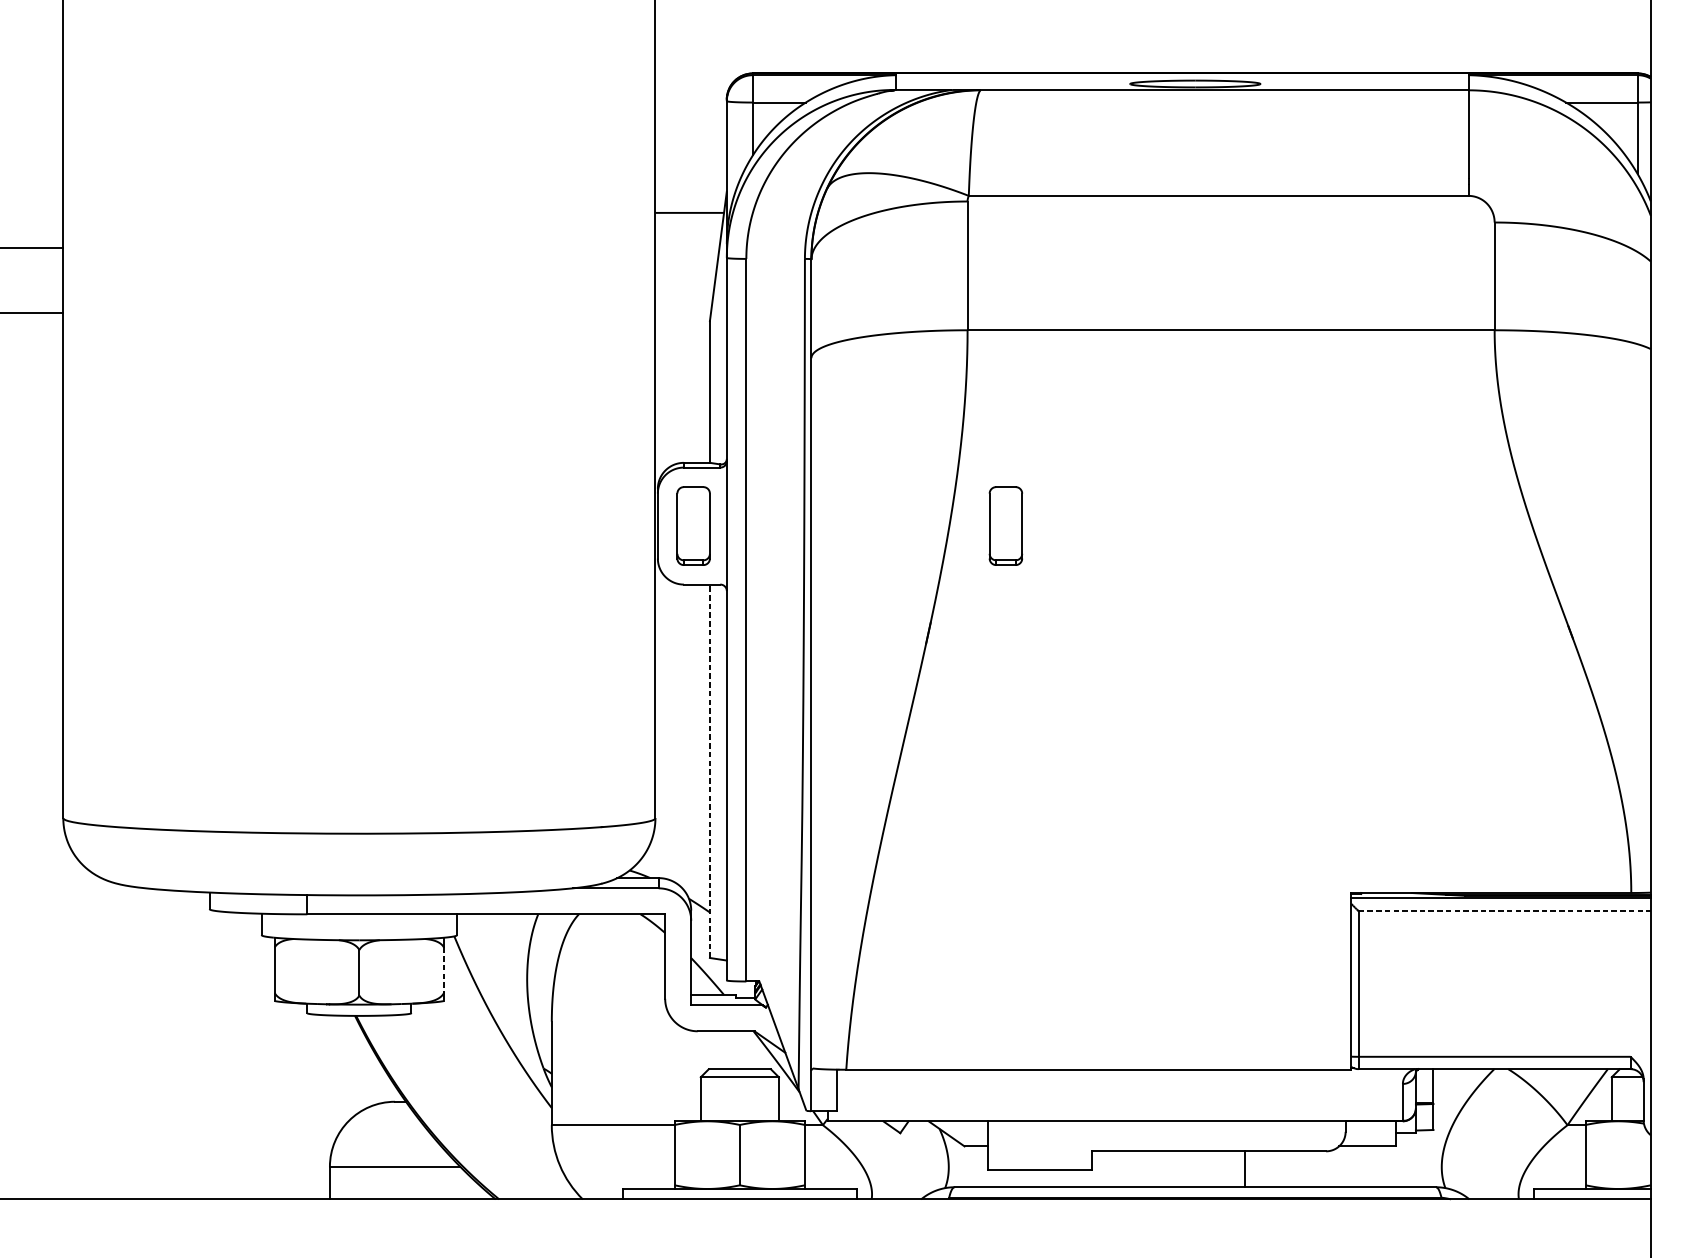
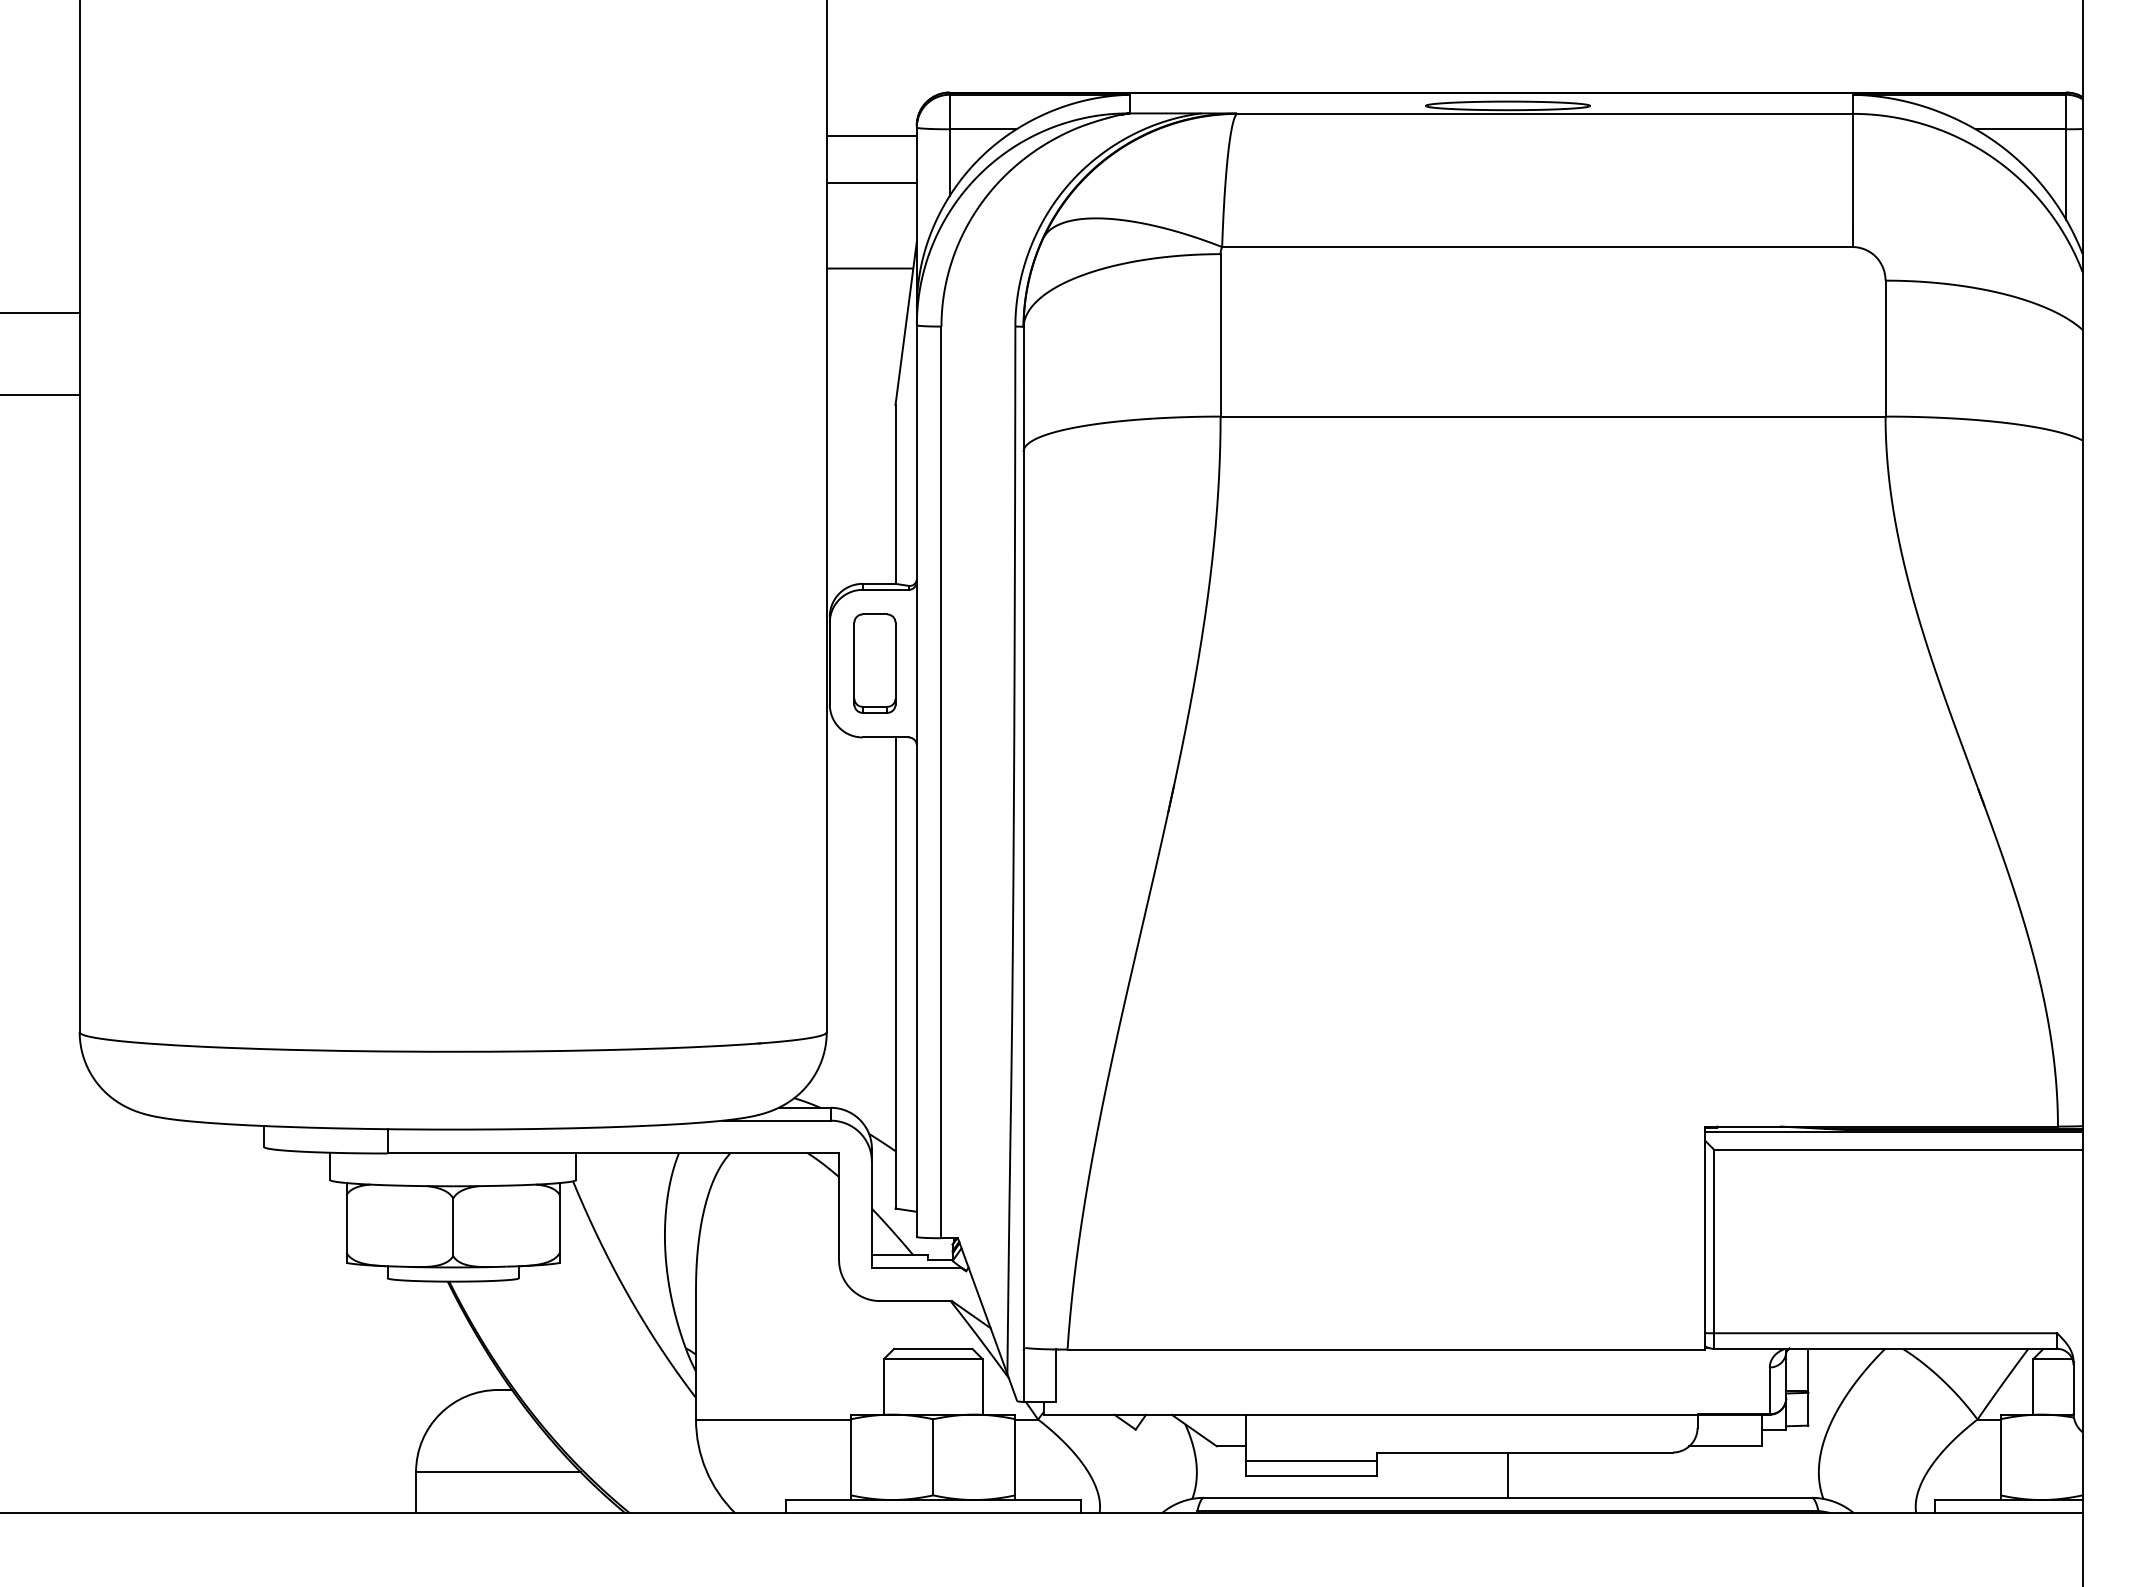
line: (690, 107) -> (871, 135), added
line: (690, 145) -> (871, 183), added
part: (1005, 525) -> (1268, 663), removed
line: (709, 771) -> (895, 973), dashed -> solid
line: (1504, 911) -> (1898, 1149), dashed -> solid
line: (443, 970) -> (559, 1224), dashed -> solid
line: (1039, 1157) -> (1311, 1460), added
line: (1244, 1168) -> (1507, 1474), moved

